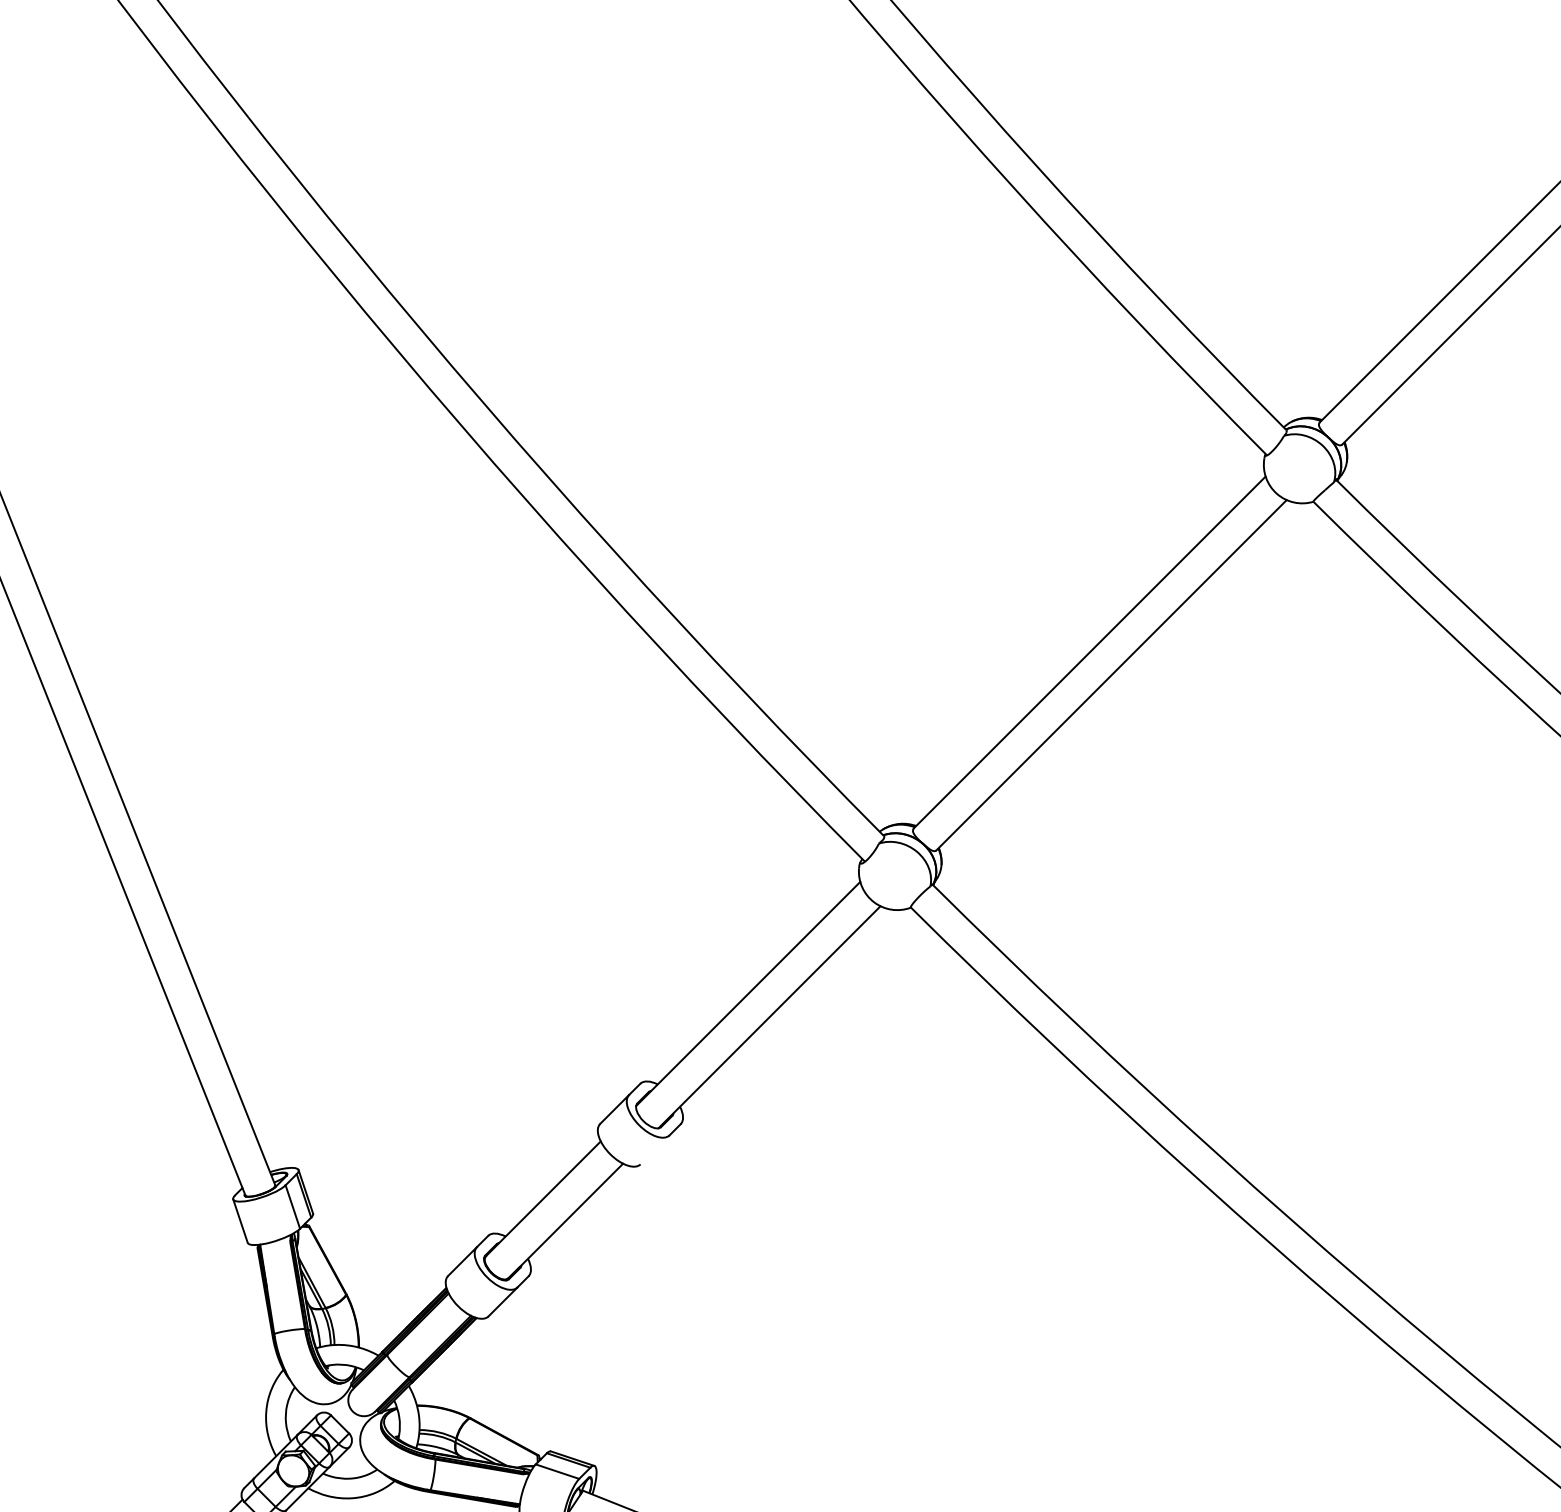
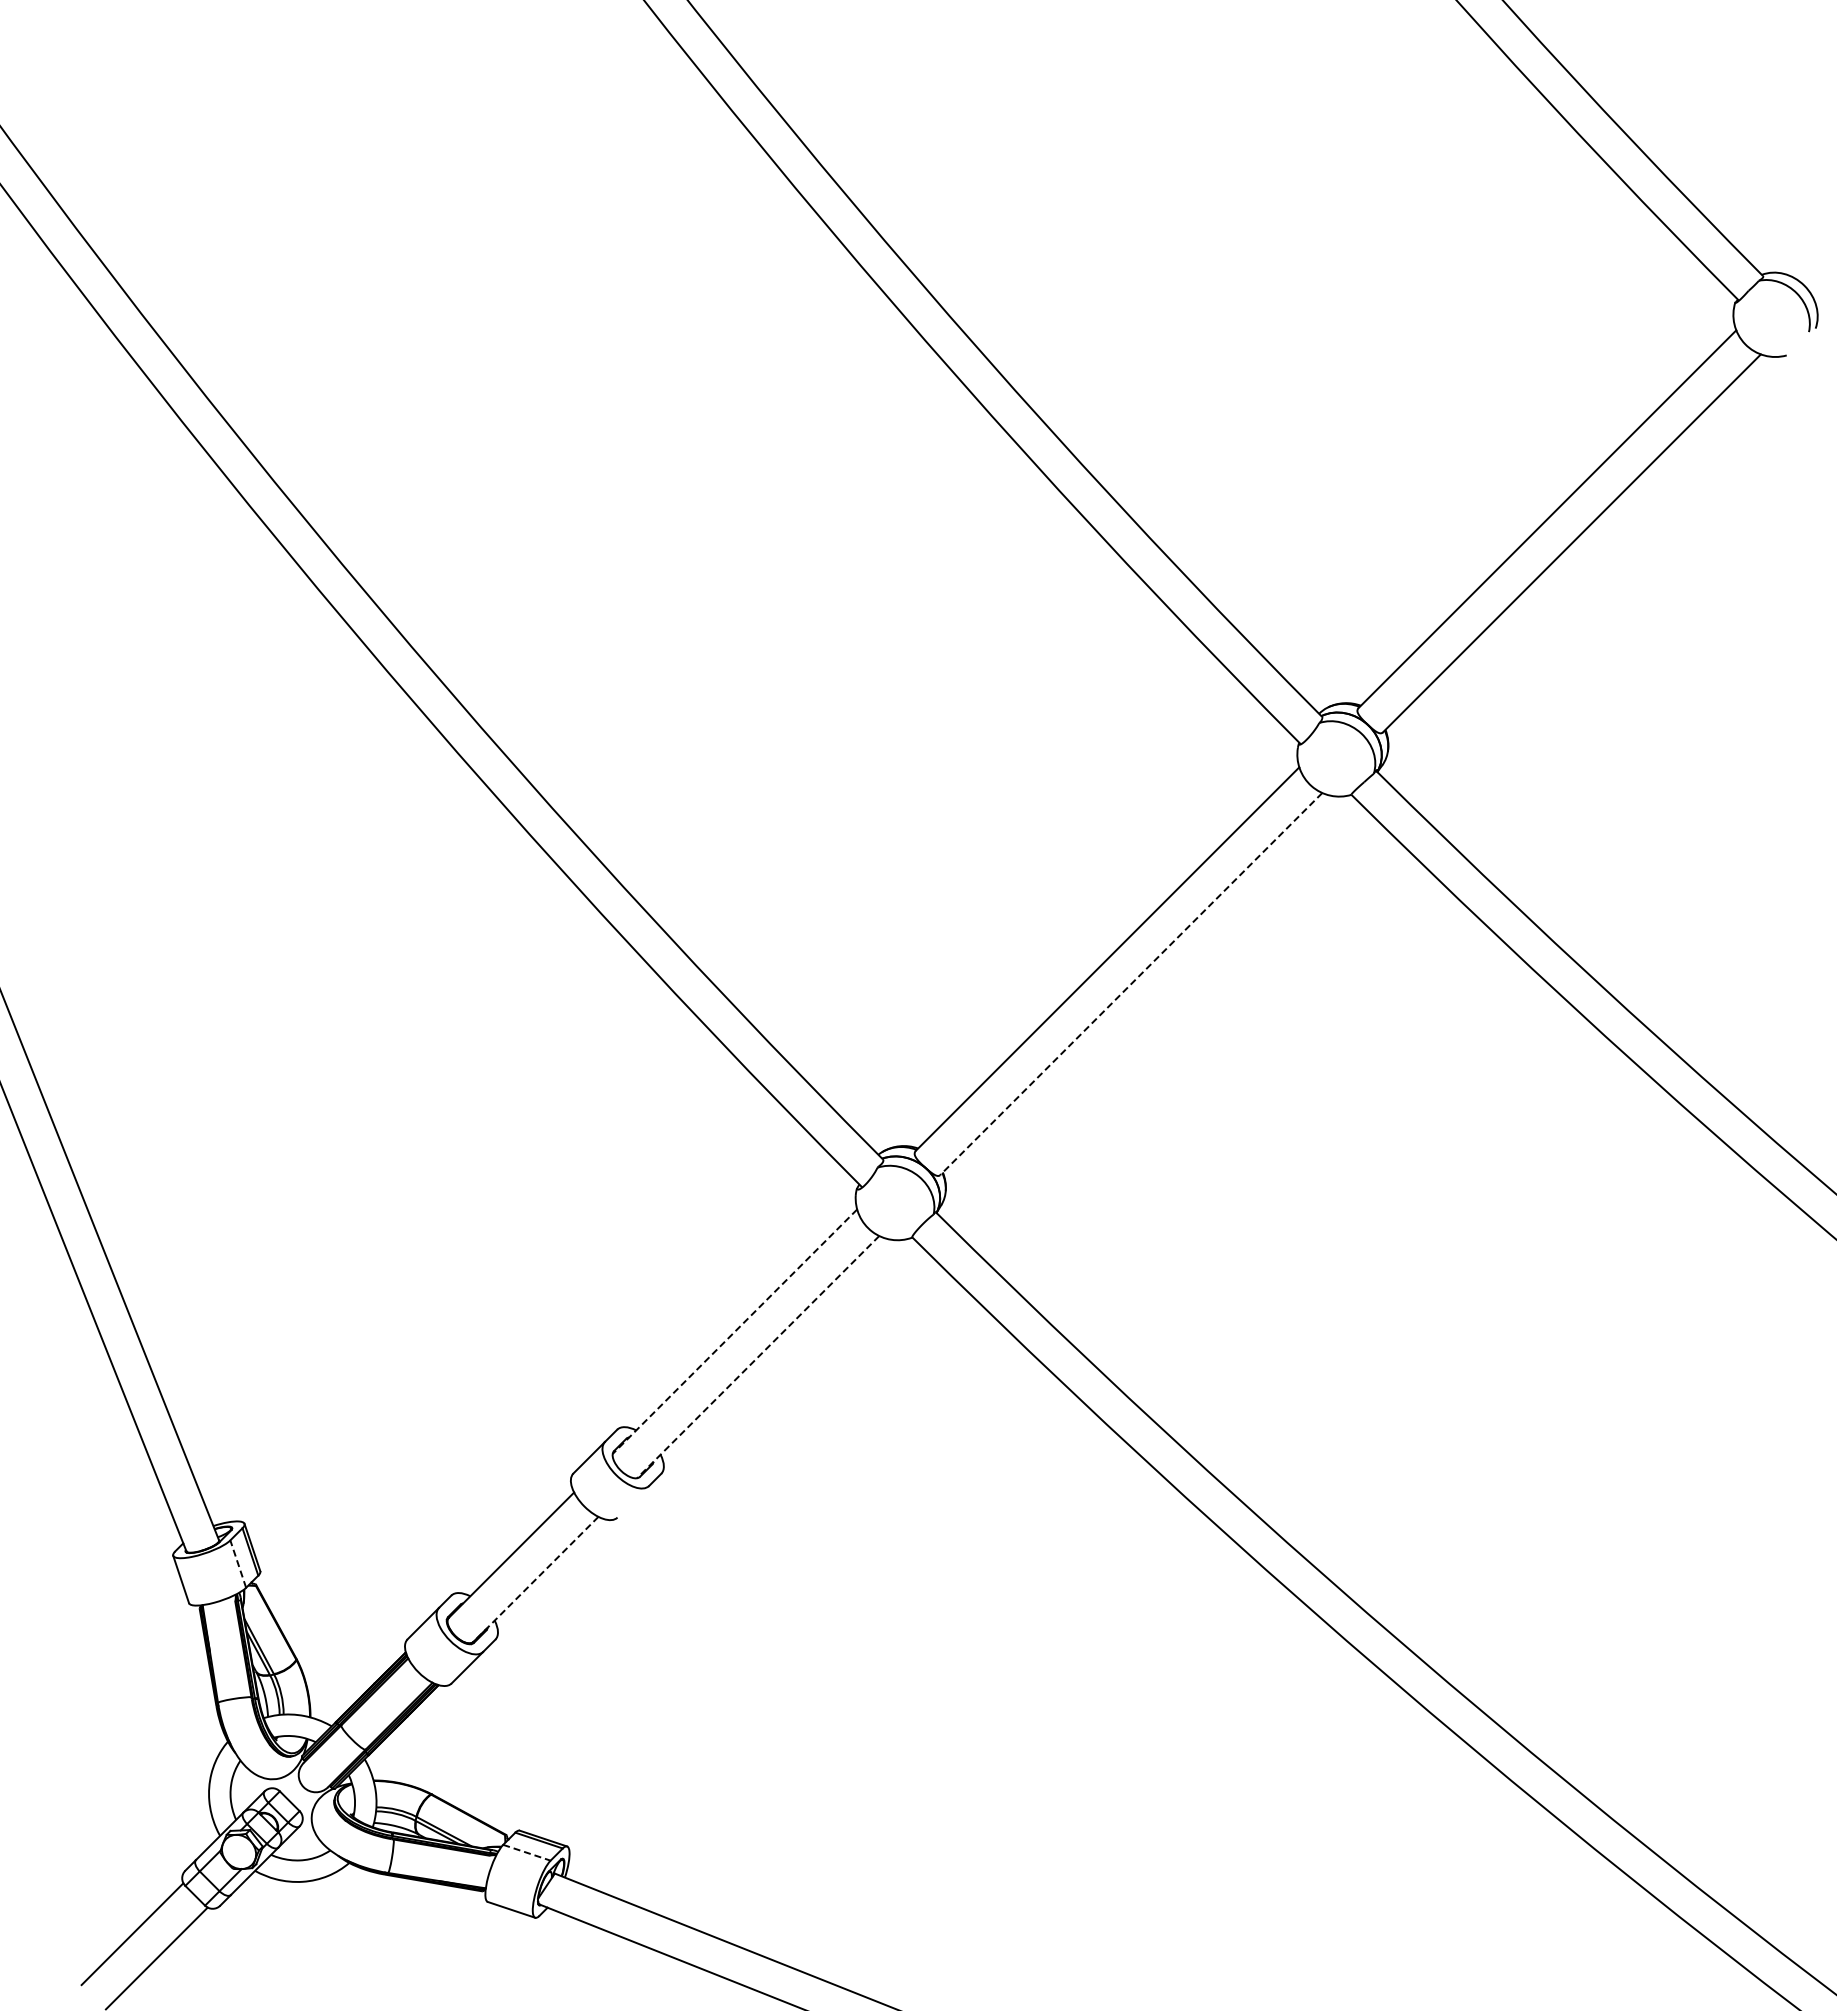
line: (1110, 675) -> (1130, 984), solid -> dashed
line: (747, 993) -> (734, 1331), solid -> dashed
line: (768, 1017) -> (757, 1357), solid -> dashed
line: (293, 1207) -> (238, 1564), solid -> dashed
line: (565, 1221) -> (535, 1579), solid -> dashed
line: (557, 1471) -> (526, 1852), solid -> dashed

